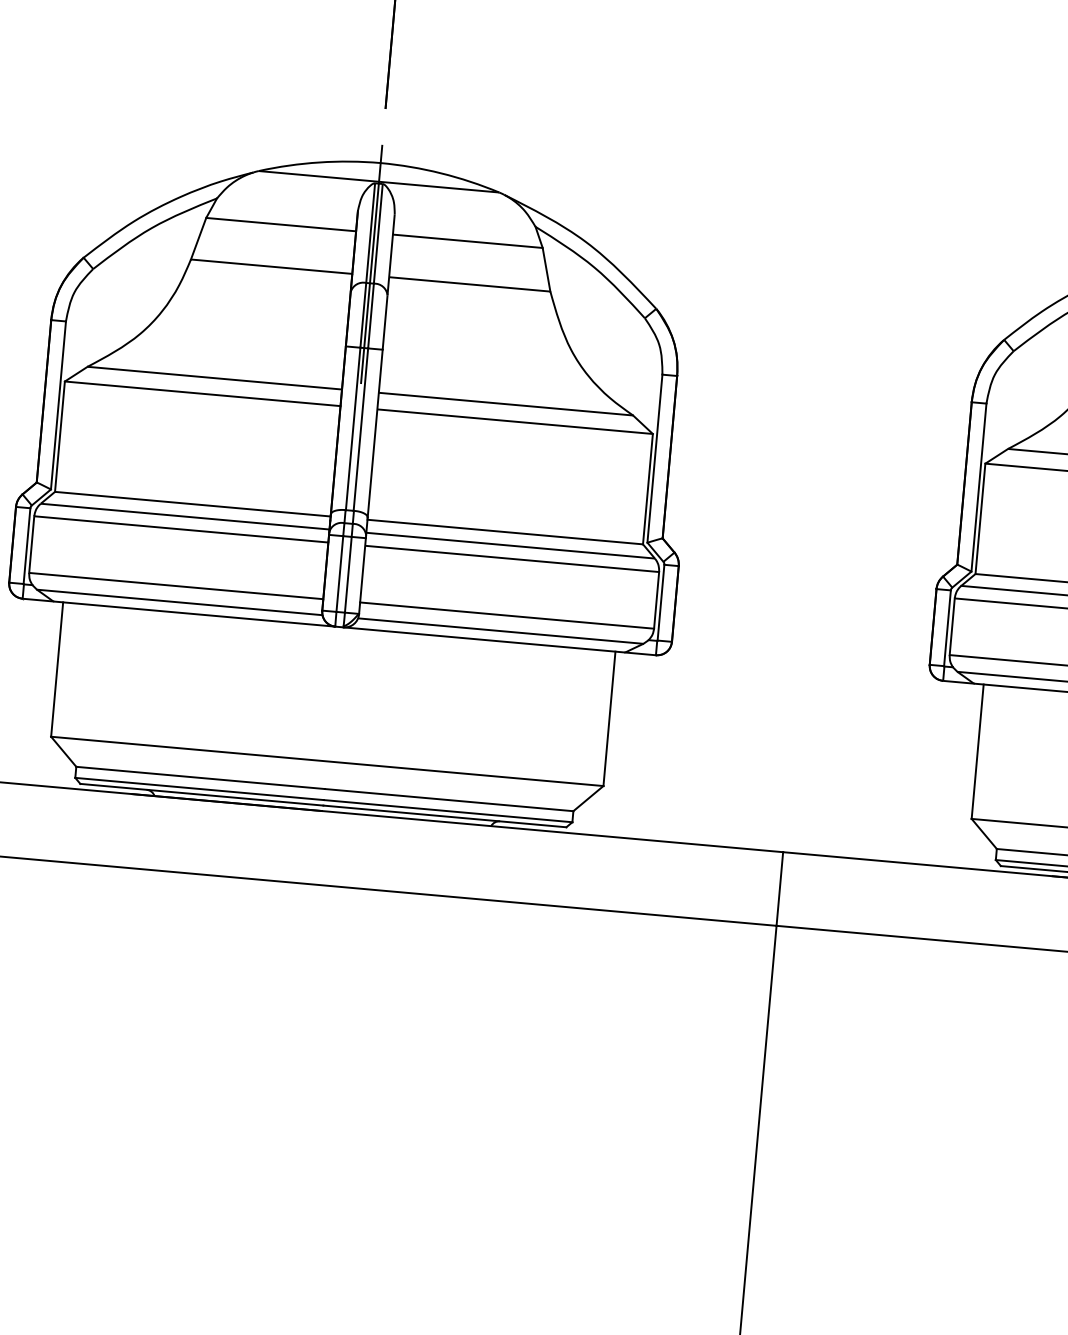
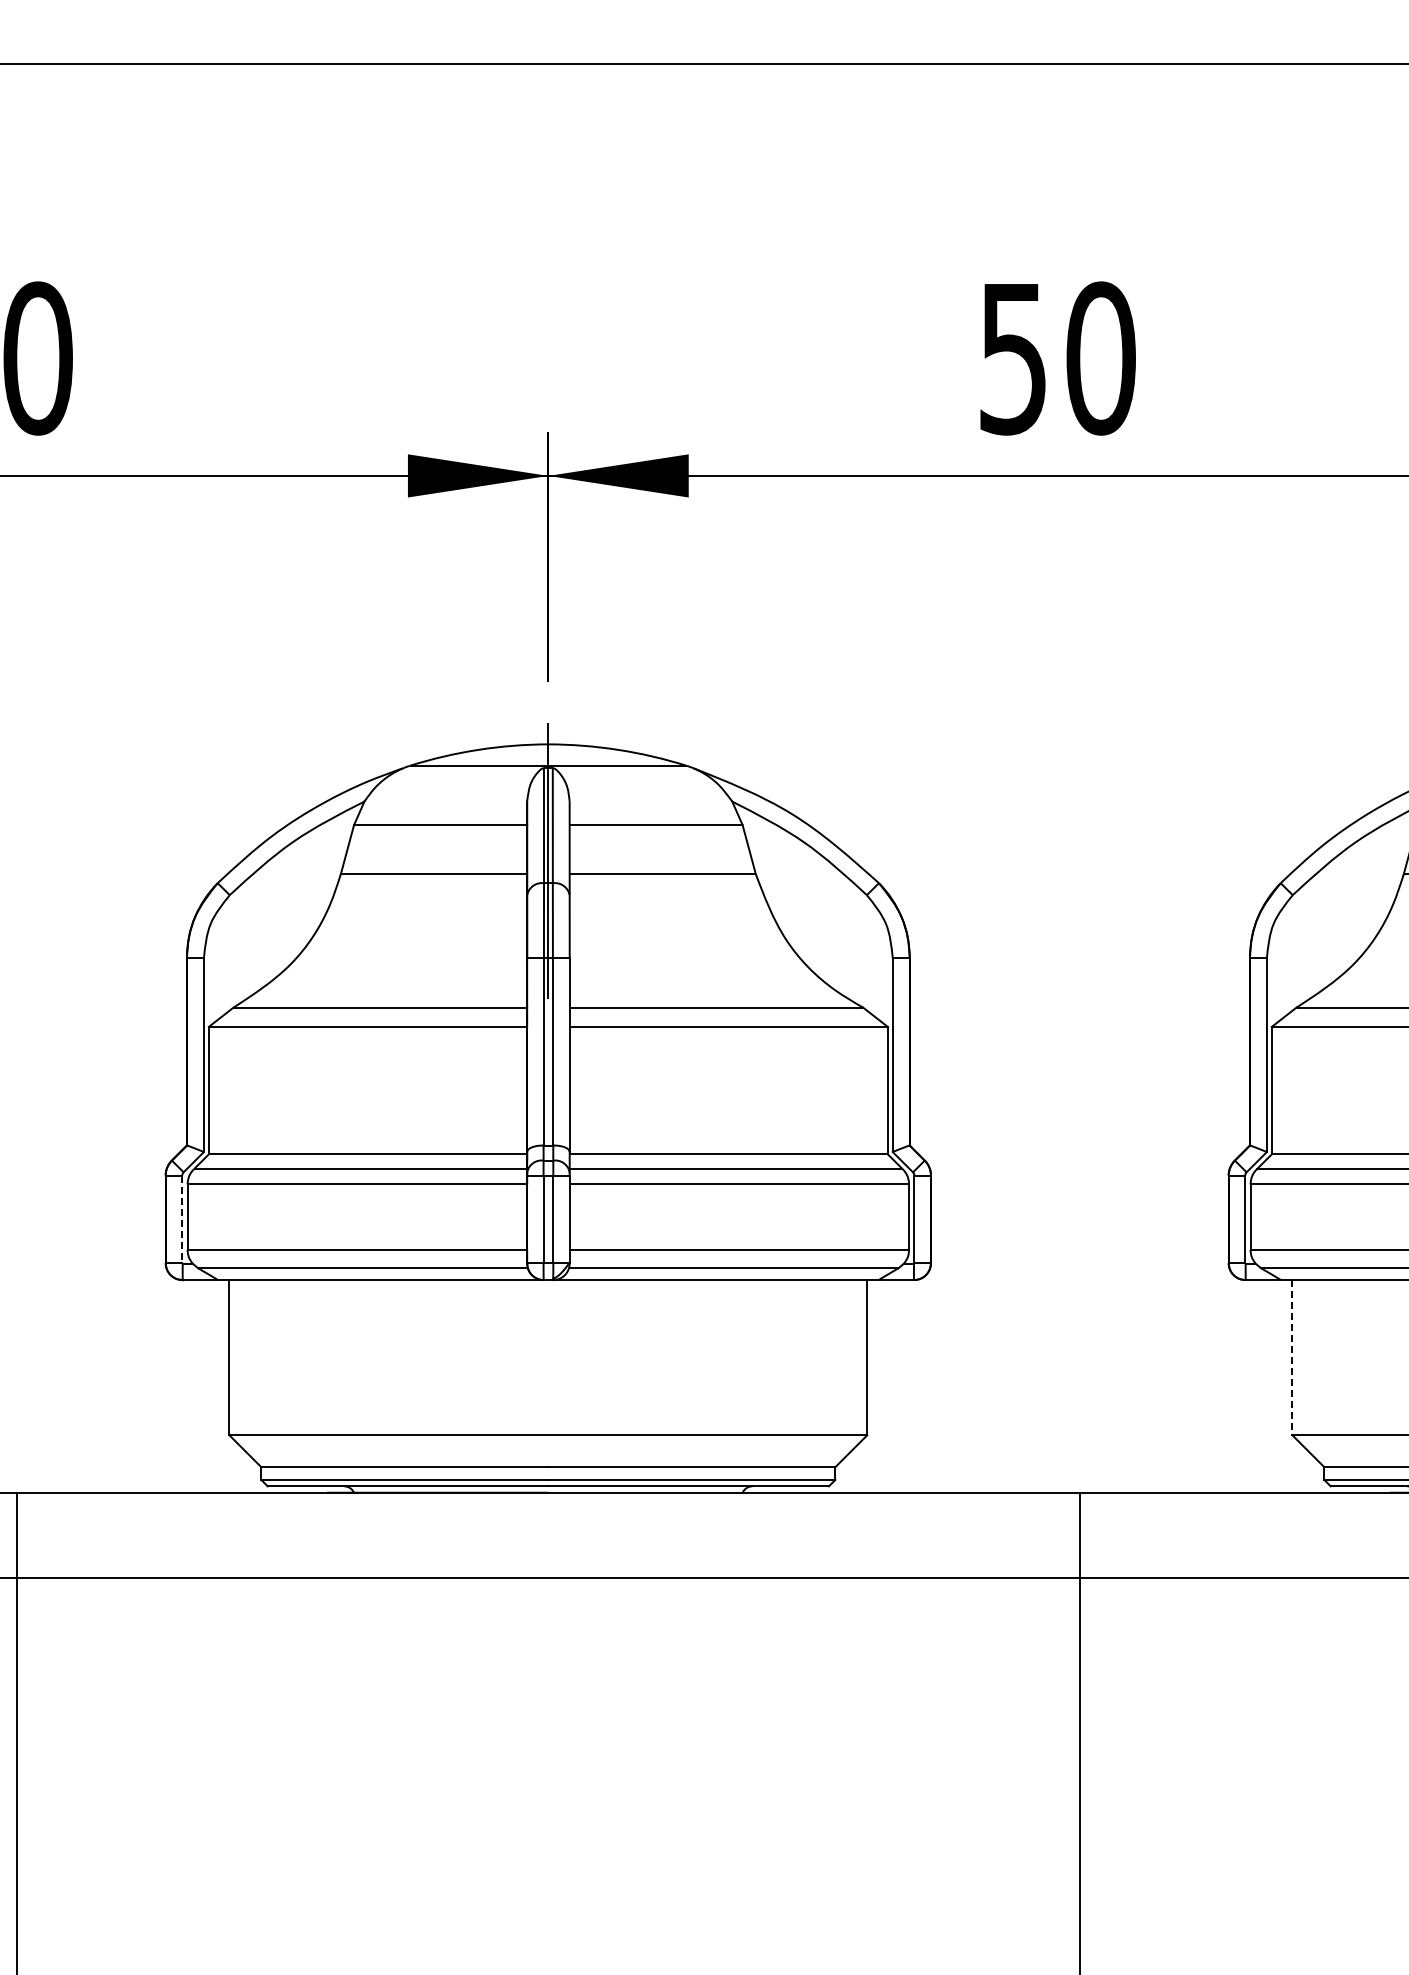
line: (27, 546) -> (182, 1219), solid -> dashed
line: (977, 751) -> (1292, 1357), solid -> dashed

